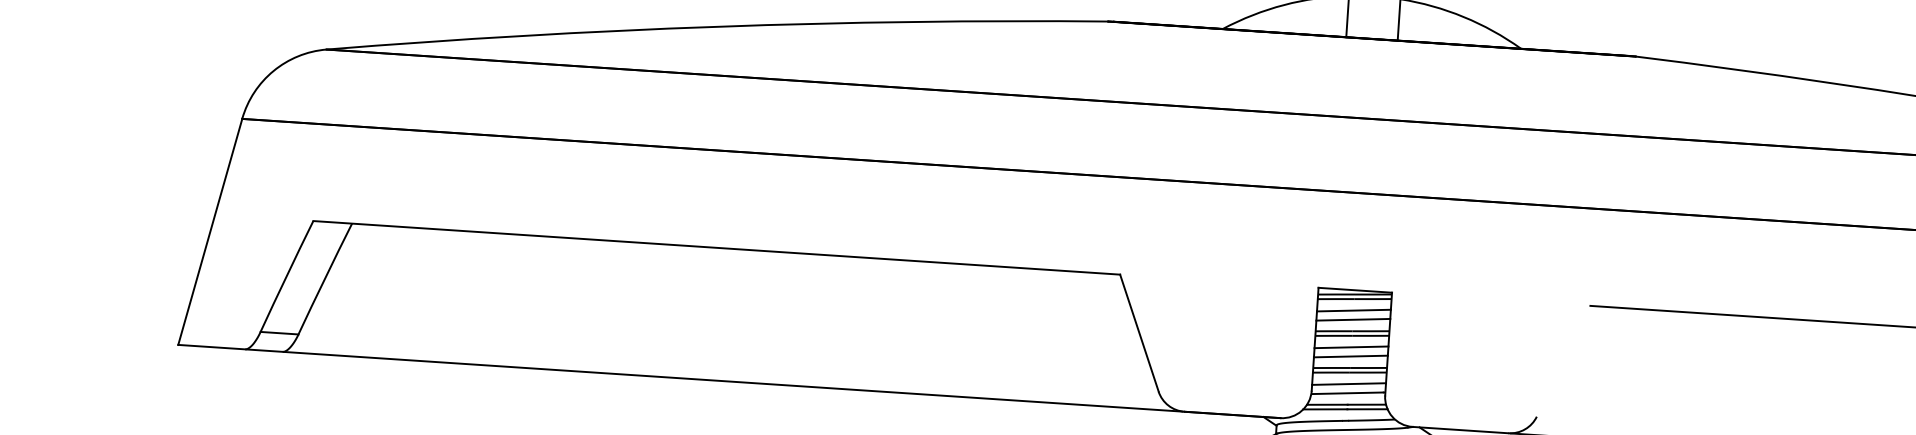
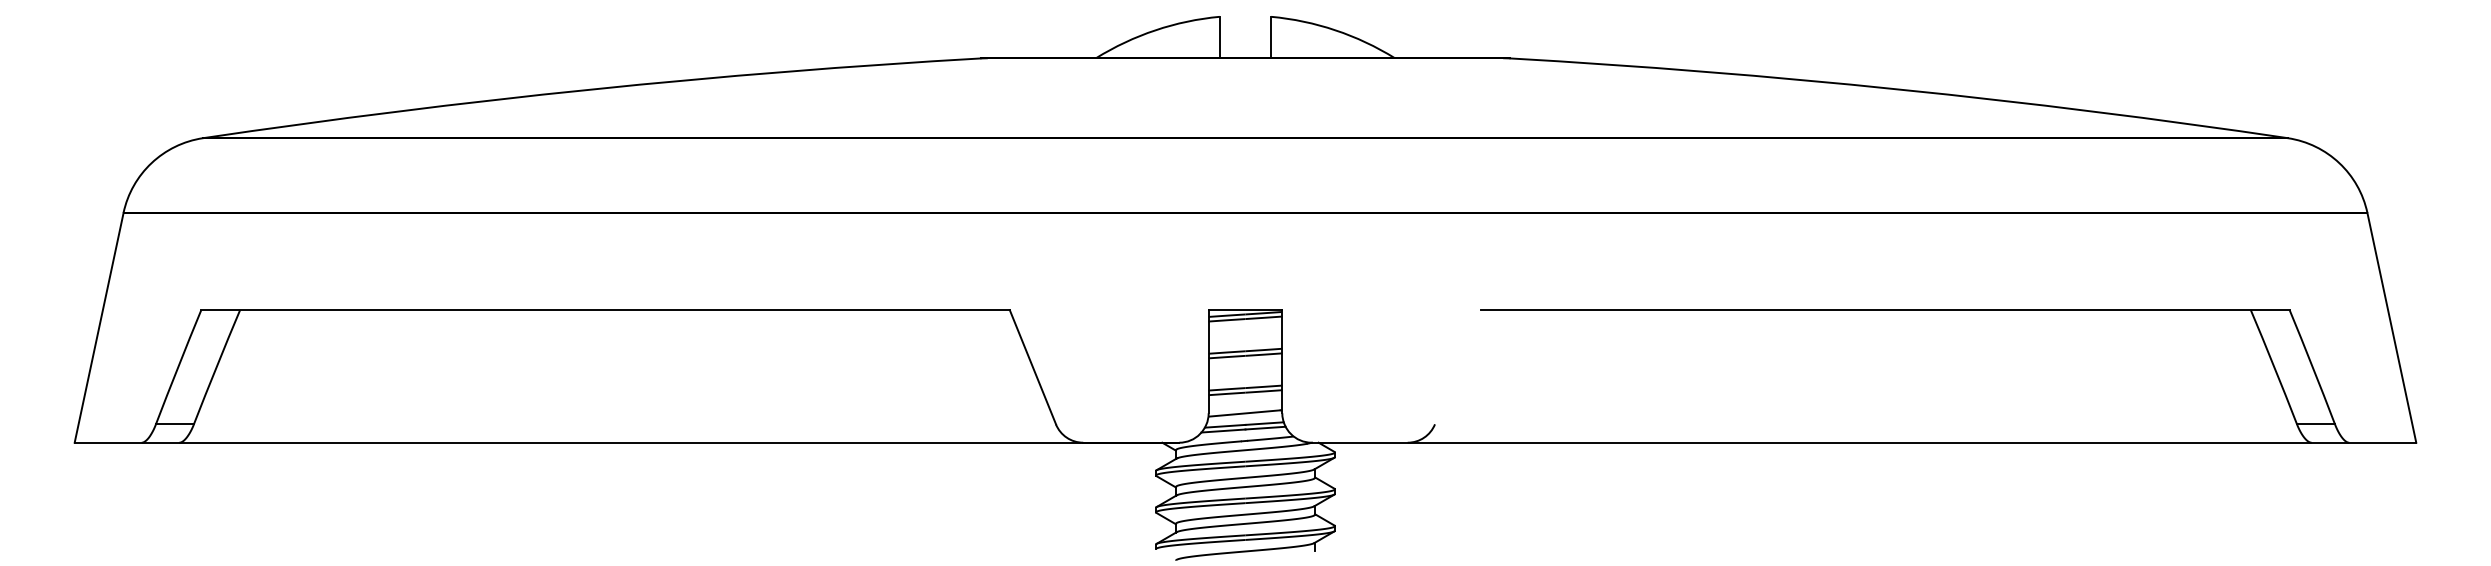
line: (1353, 310) -> (1245, 330), removed
line: (1353, 319) -> (1245, 339), removed
line: (1351, 347) -> (1245, 367), removed
line: (1350, 356) -> (1245, 376), removed
line: (1349, 383) -> (1245, 403), removed

